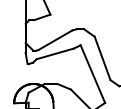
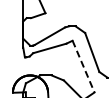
line: (92, 75) -> (83, 67), solid -> dashed

